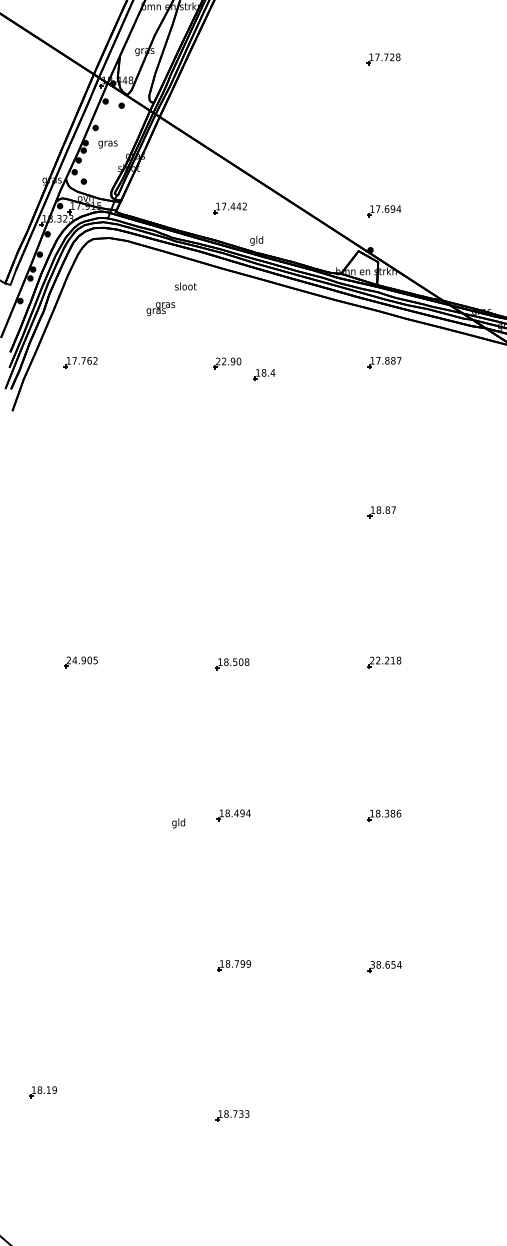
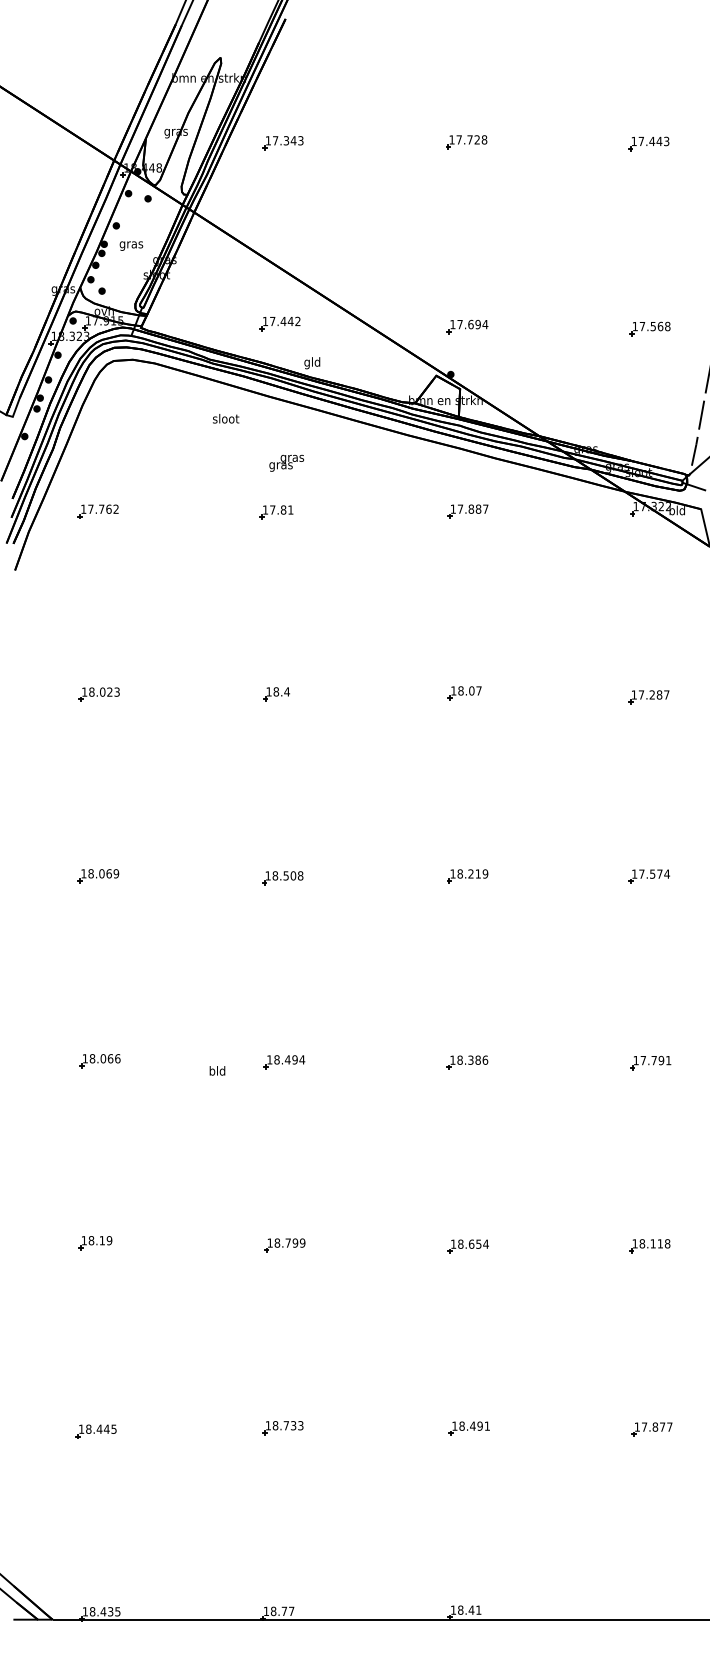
part: (232, 60) -> (282, 143), added
text: (160, 308) -> (286, 462), moved
text: (228, 361) -> (277, 509), 22.90 -> 17.81
part: (264, 375) -> (276, 694), moved
text: (387, 509) -> (471, 690), 18.87 -> 18.07
part: (80, 513) -> (98, 694), added
text: (82, 660) -> (100, 873), 24.905 -> 18.069
text: (385, 660) -> (469, 873), 22.218 -> 18.219
part: (81, 814) -> (99, 1061), added
text: (174, 823) -> (212, 1072), gld -> bld
text: (372, 964) -> (453, 1243), 38.654 -> 18.654
part: (43, 1092) -> (95, 1243), moved
part: (385, 1116) -> (468, 1428), added
part: (78, 1118) -> (95, 1431), added

